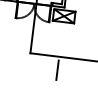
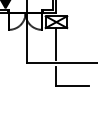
line: (61, 37) -> (56, 43), added
line: (72, 82) -> (72, 86), added

